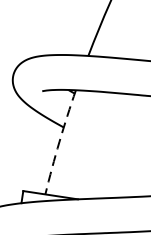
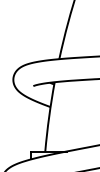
arc: (59, 141) -> (49, 116), dashed -> solid

